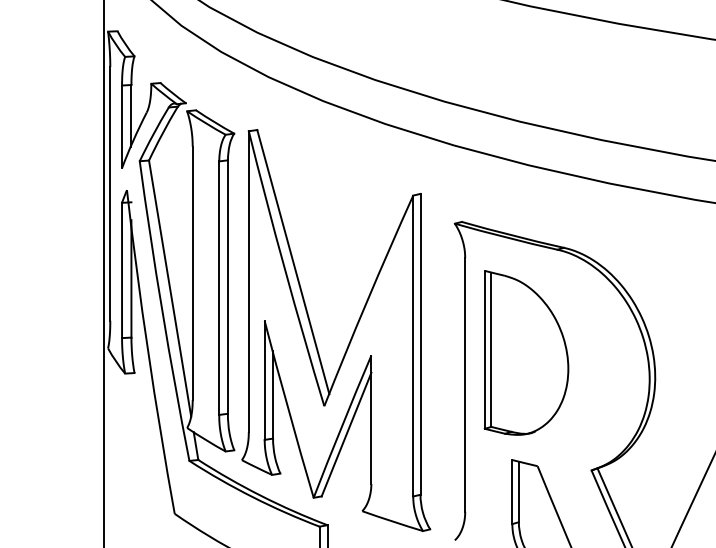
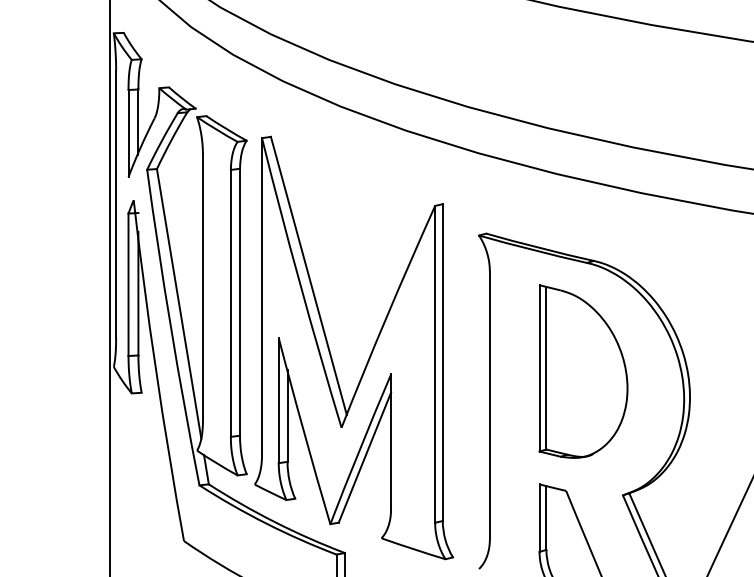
part: (526, 352) -> (583, 371), moved

